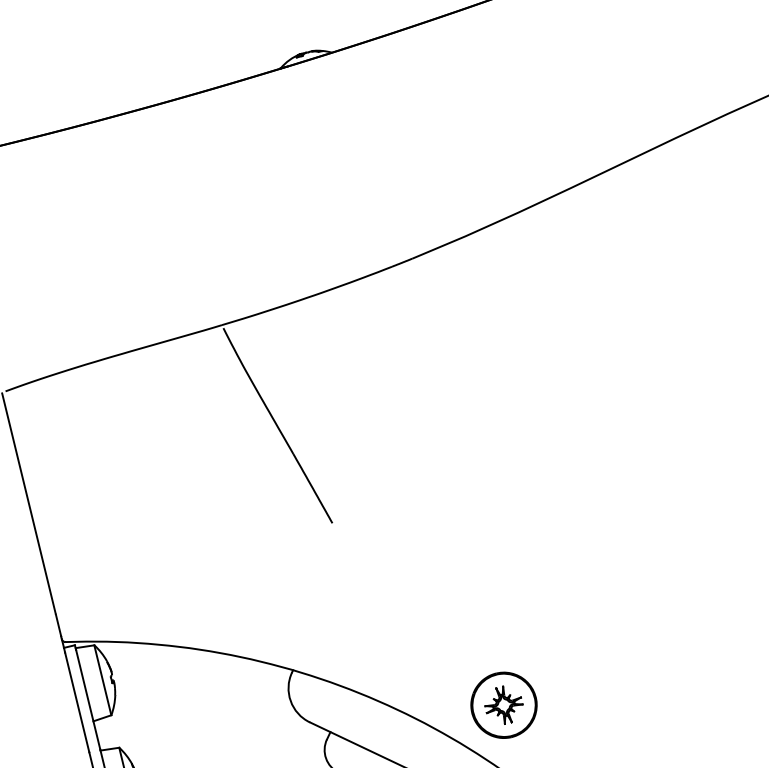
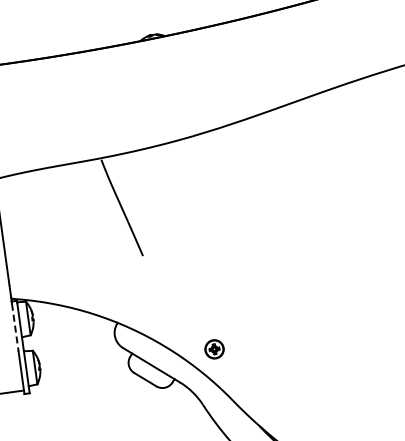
line: (77, 704) -> (15, 328), solid -> dashed
part: (503, 705) -> (214, 349), size x0.6

